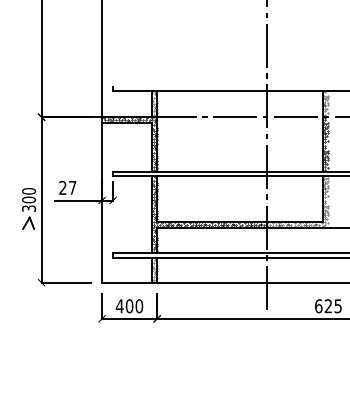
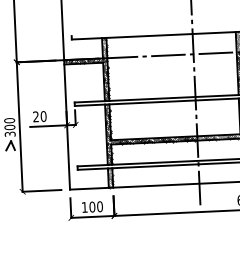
text: (72, 187) -> (43, 116), 27 -> 20
text: (119, 306) -> (84, 207), 400 -> 100

